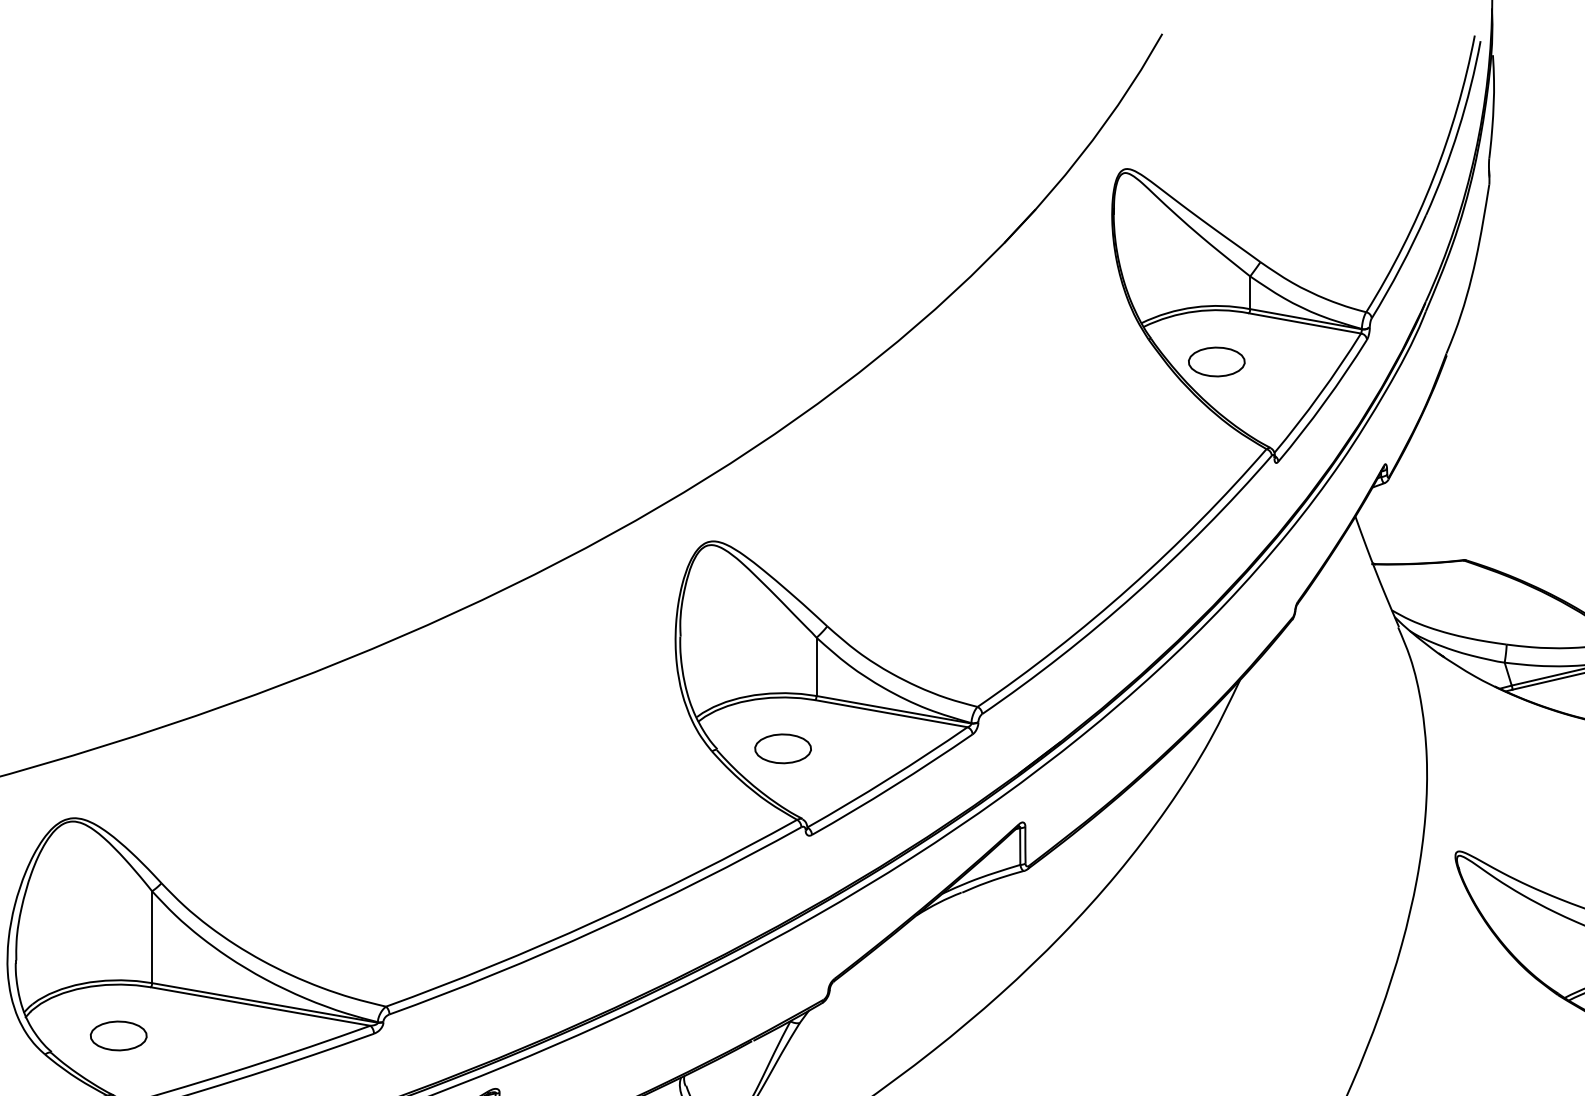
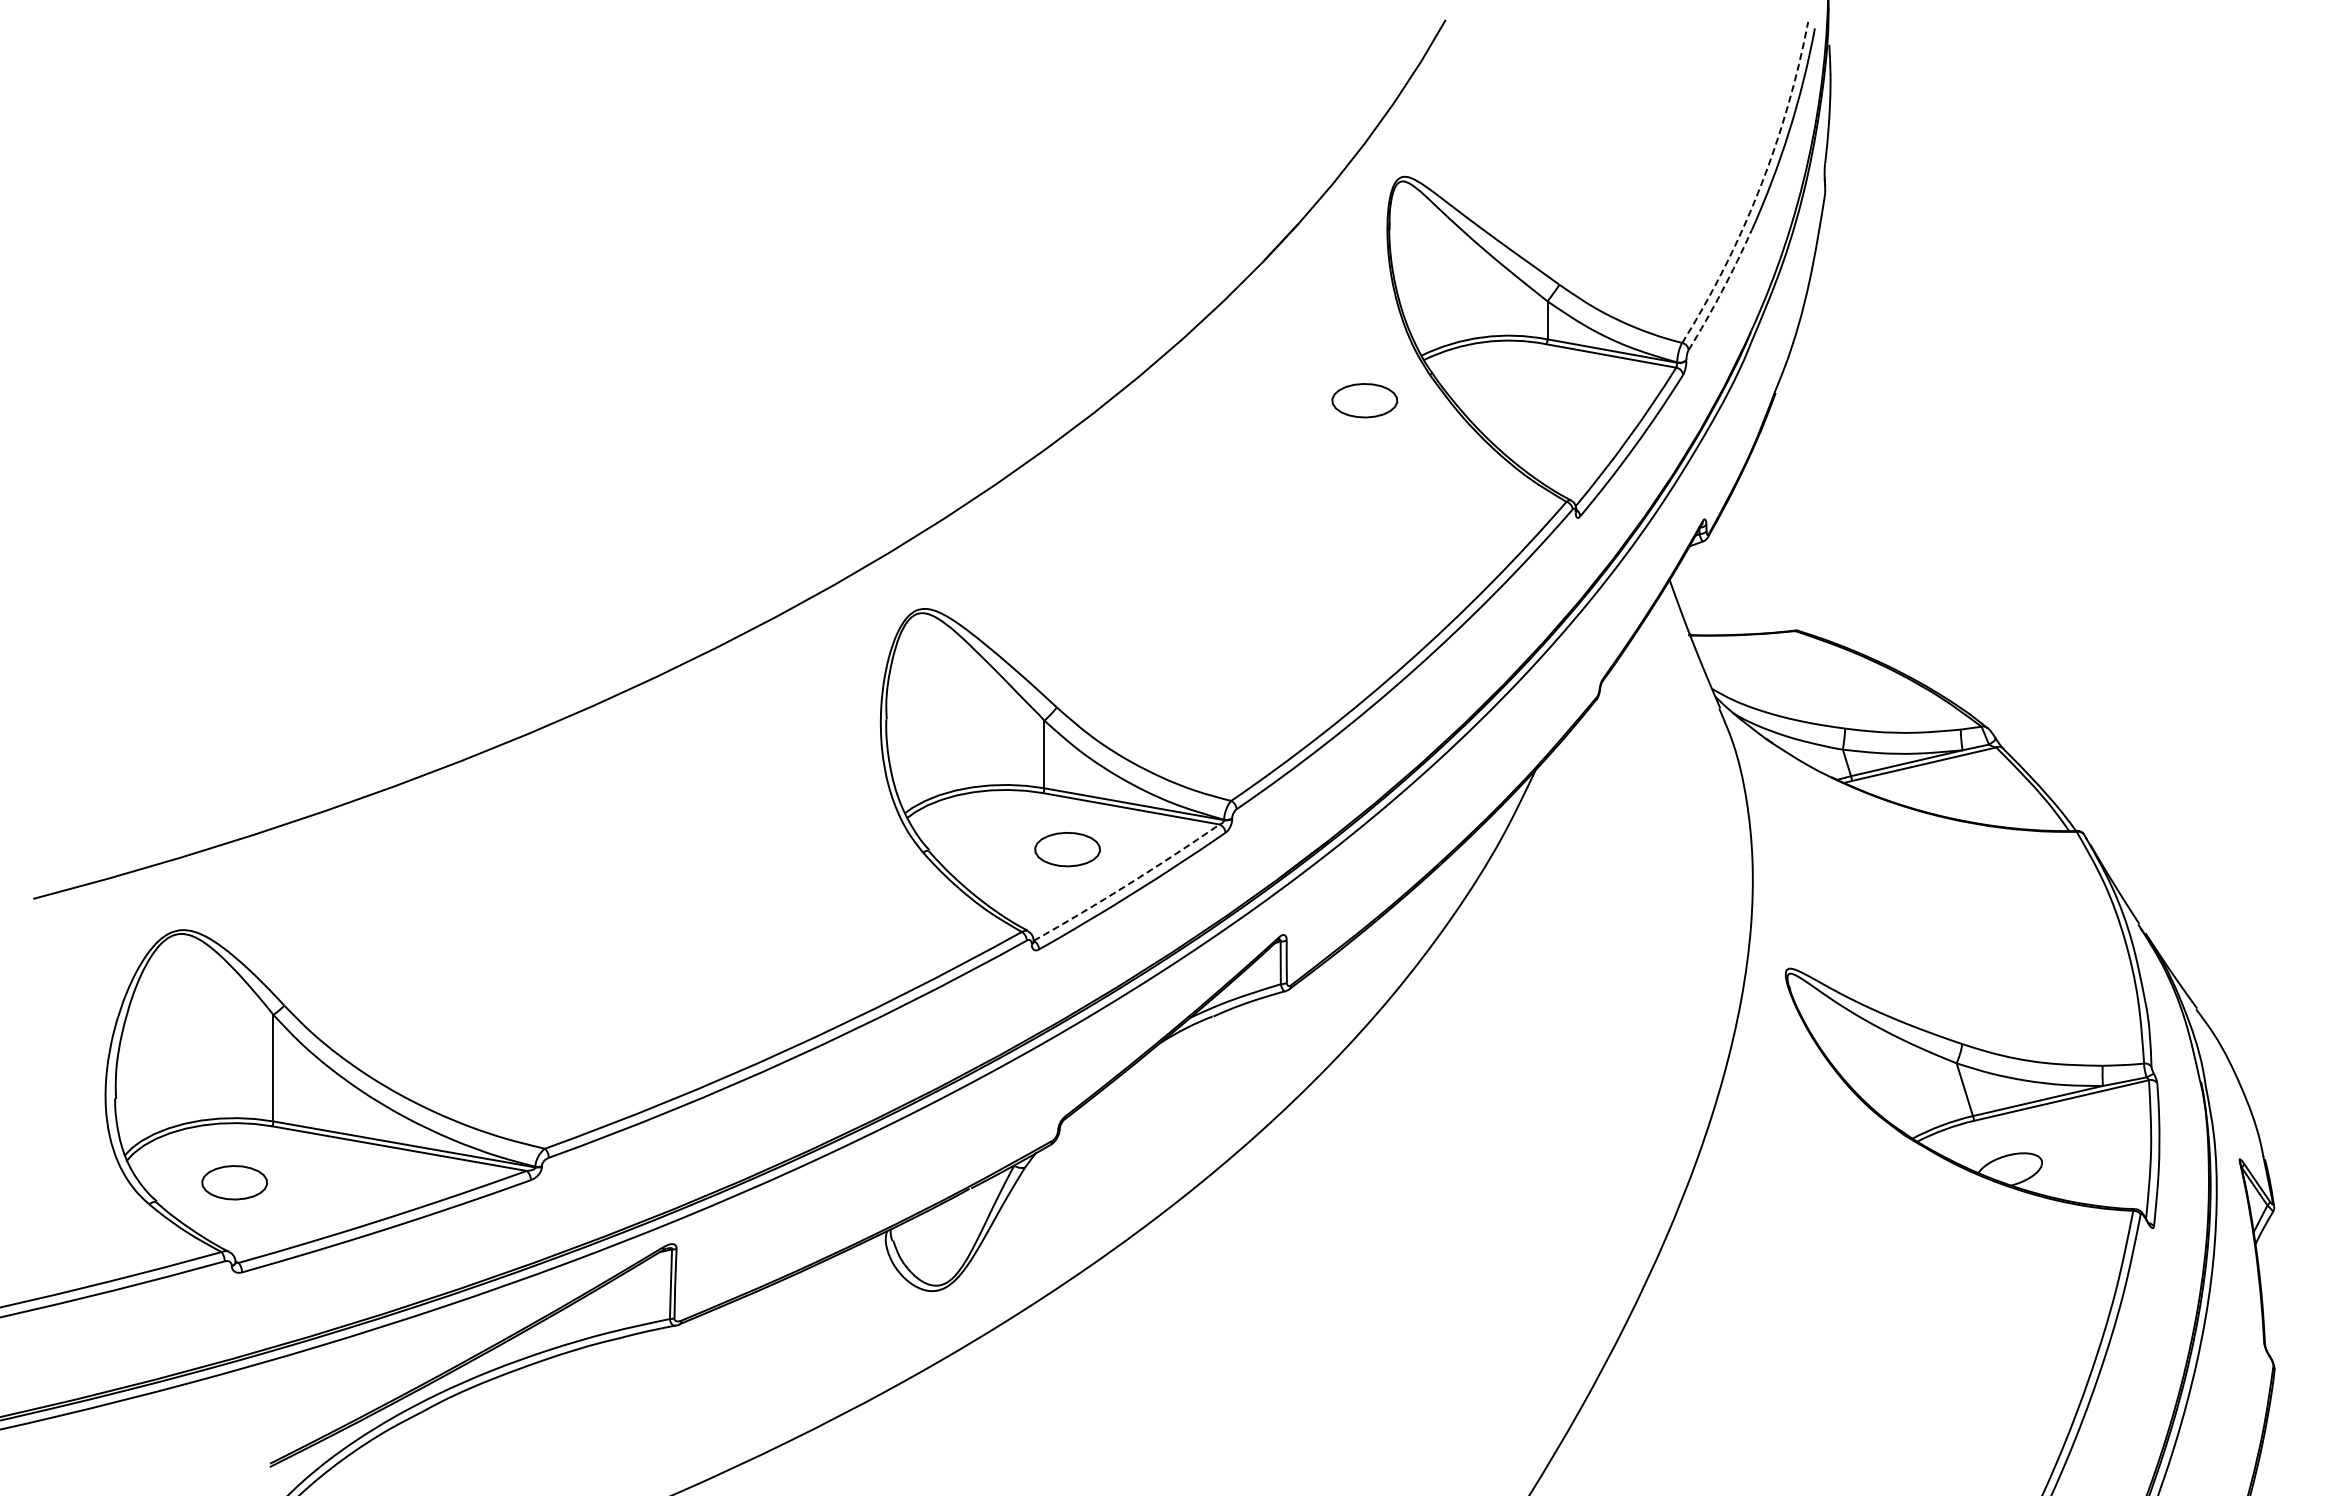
arc: (1432, 179) -> (1759, 188), solid -> dashed
arc: (1400, 267) -> (1722, 291), solid -> dashed
part: (1216, 361) -> (1364, 400), moved
part: (783, 748) -> (1067, 849), moved
arc: (888, 778) -> (1127, 884), solid -> dashed

